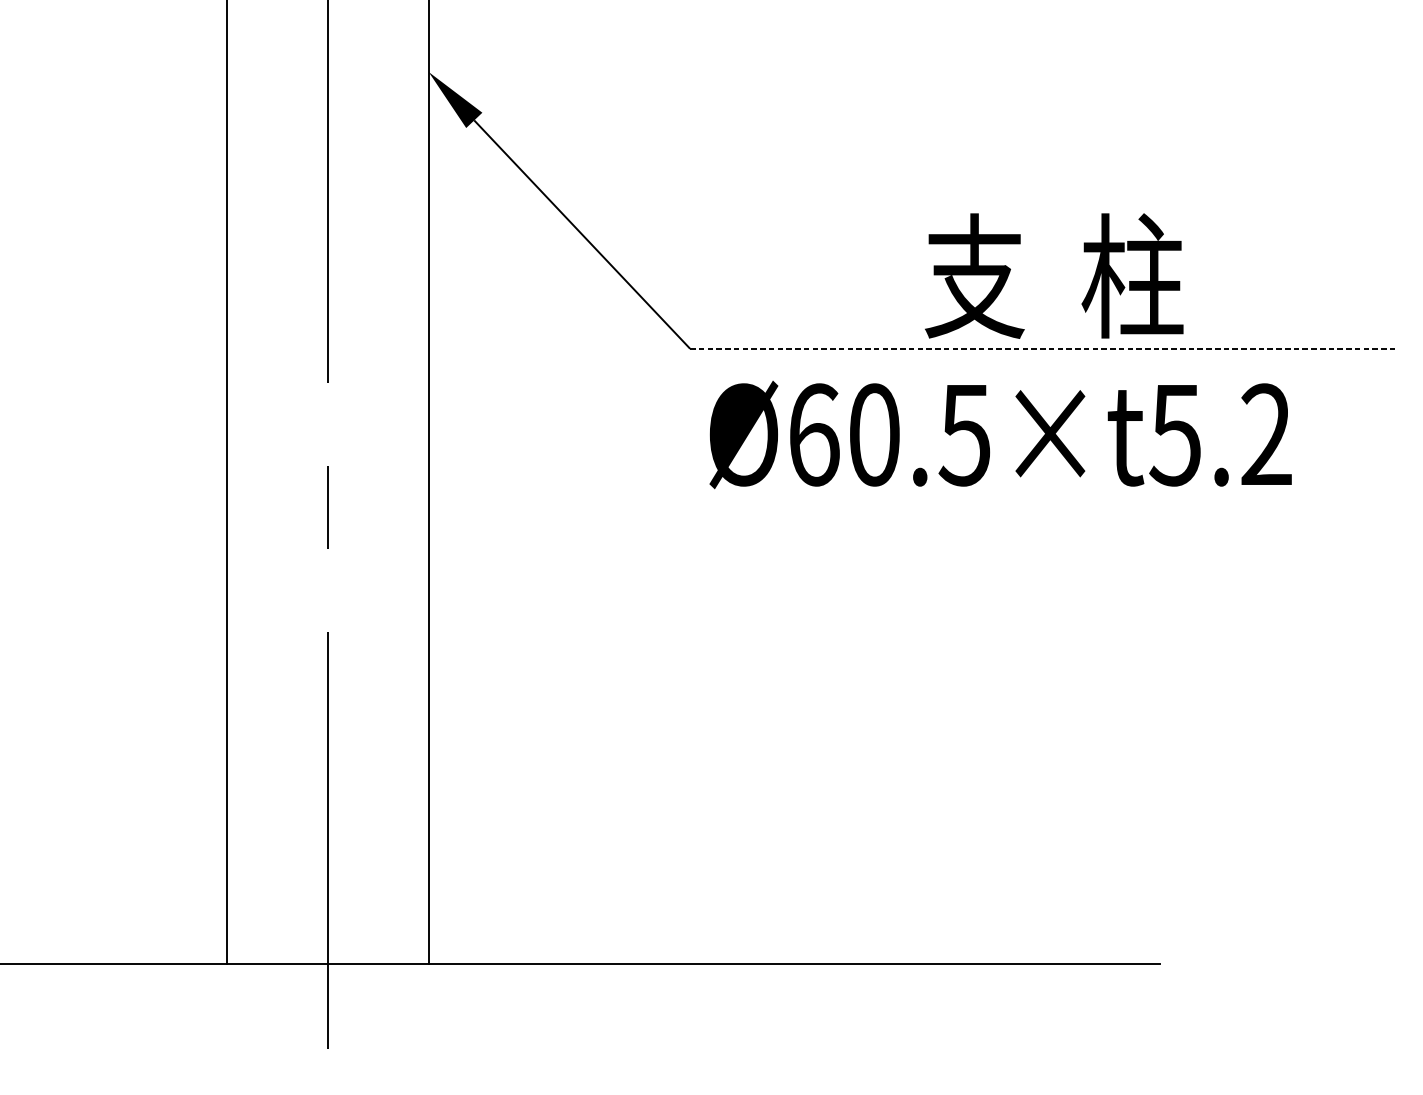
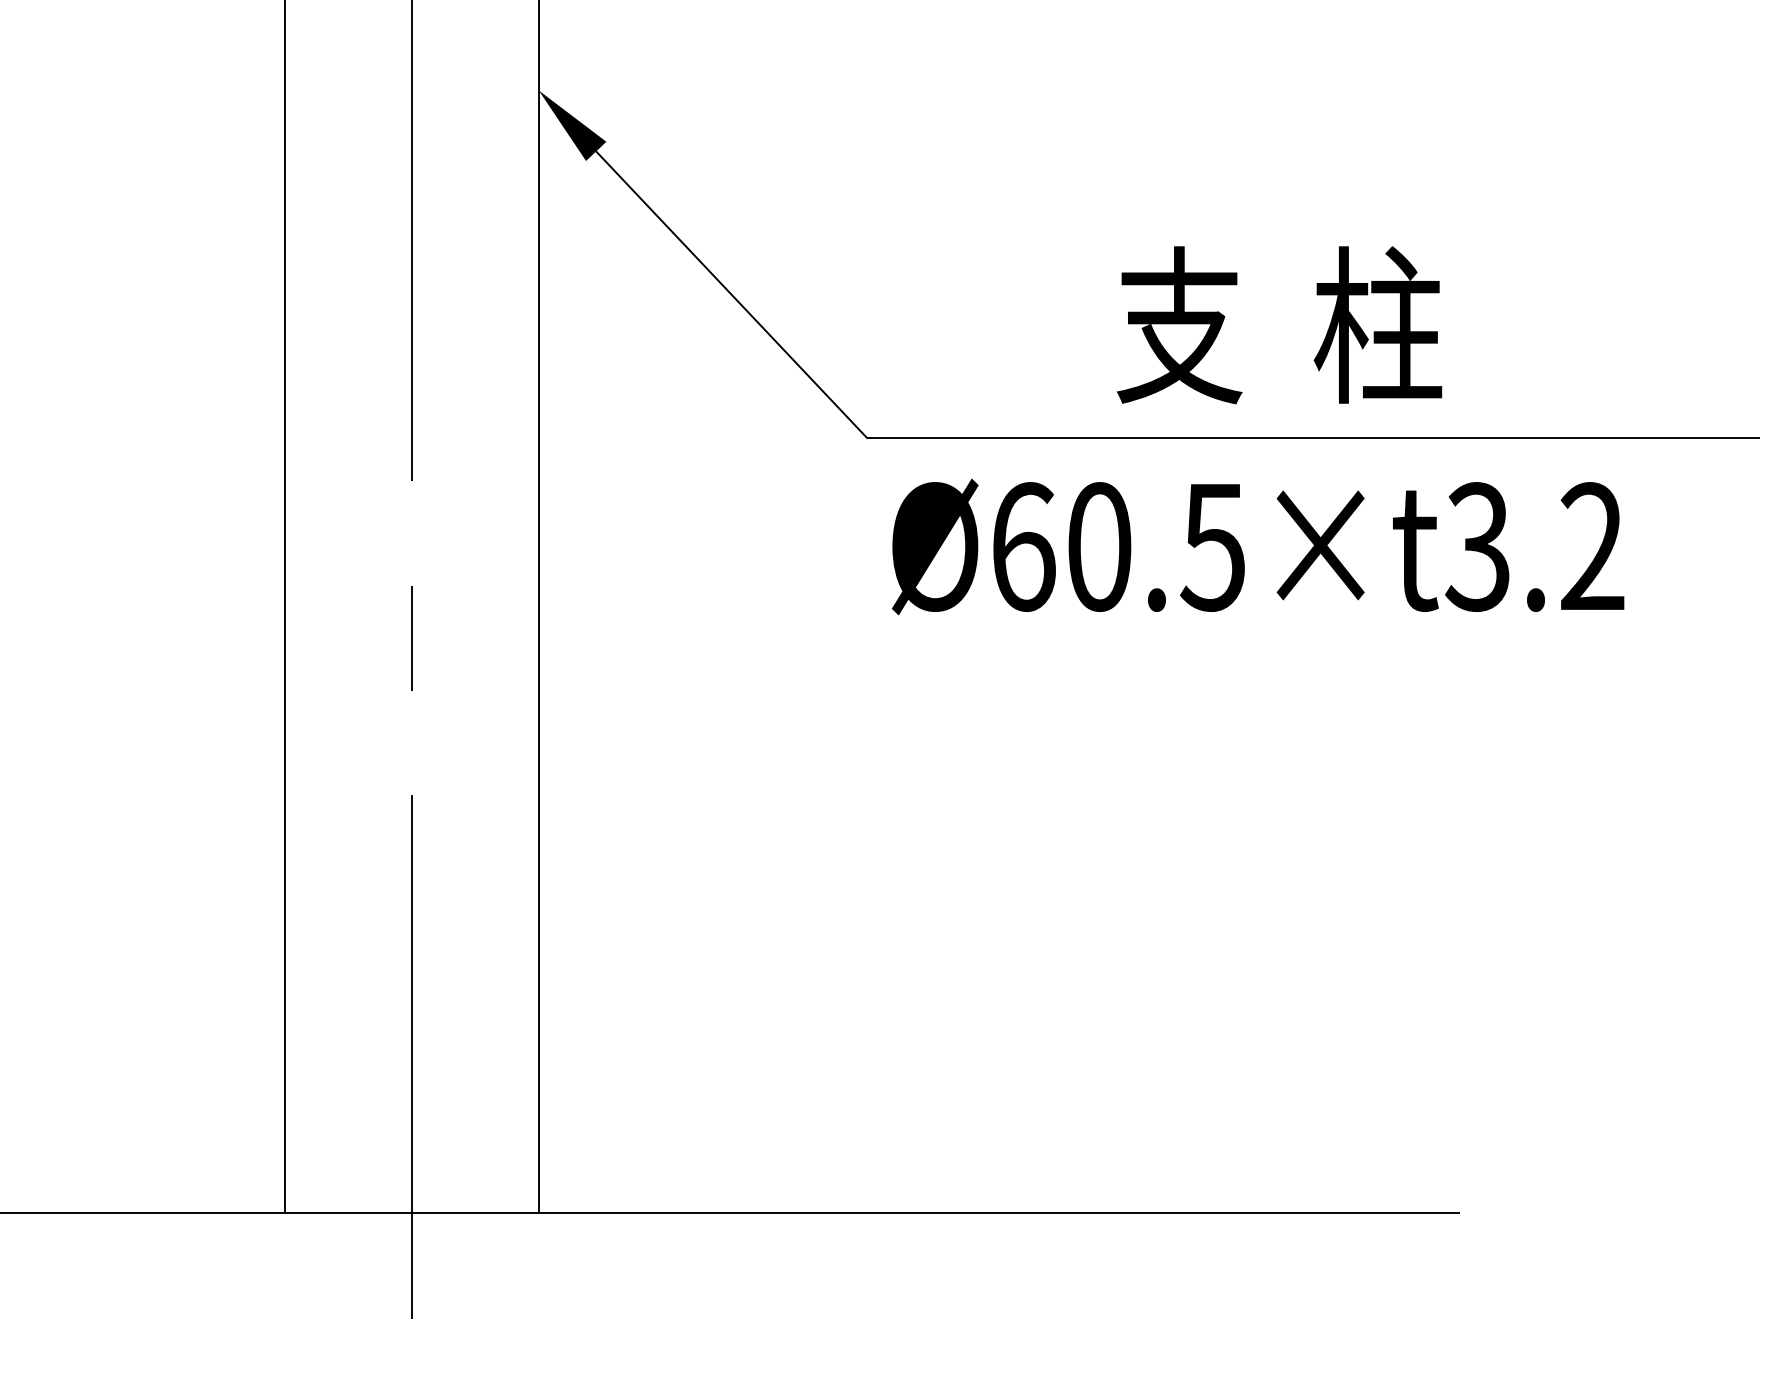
text: (1054, 276) -> (1279, 325), moved
line: (1044, 348) -> (1313, 438), dashed -> solid
text: (1174, 434) -> (1476, 546), Ø60.5×t5.2 -> Ø60.5×t3.2

